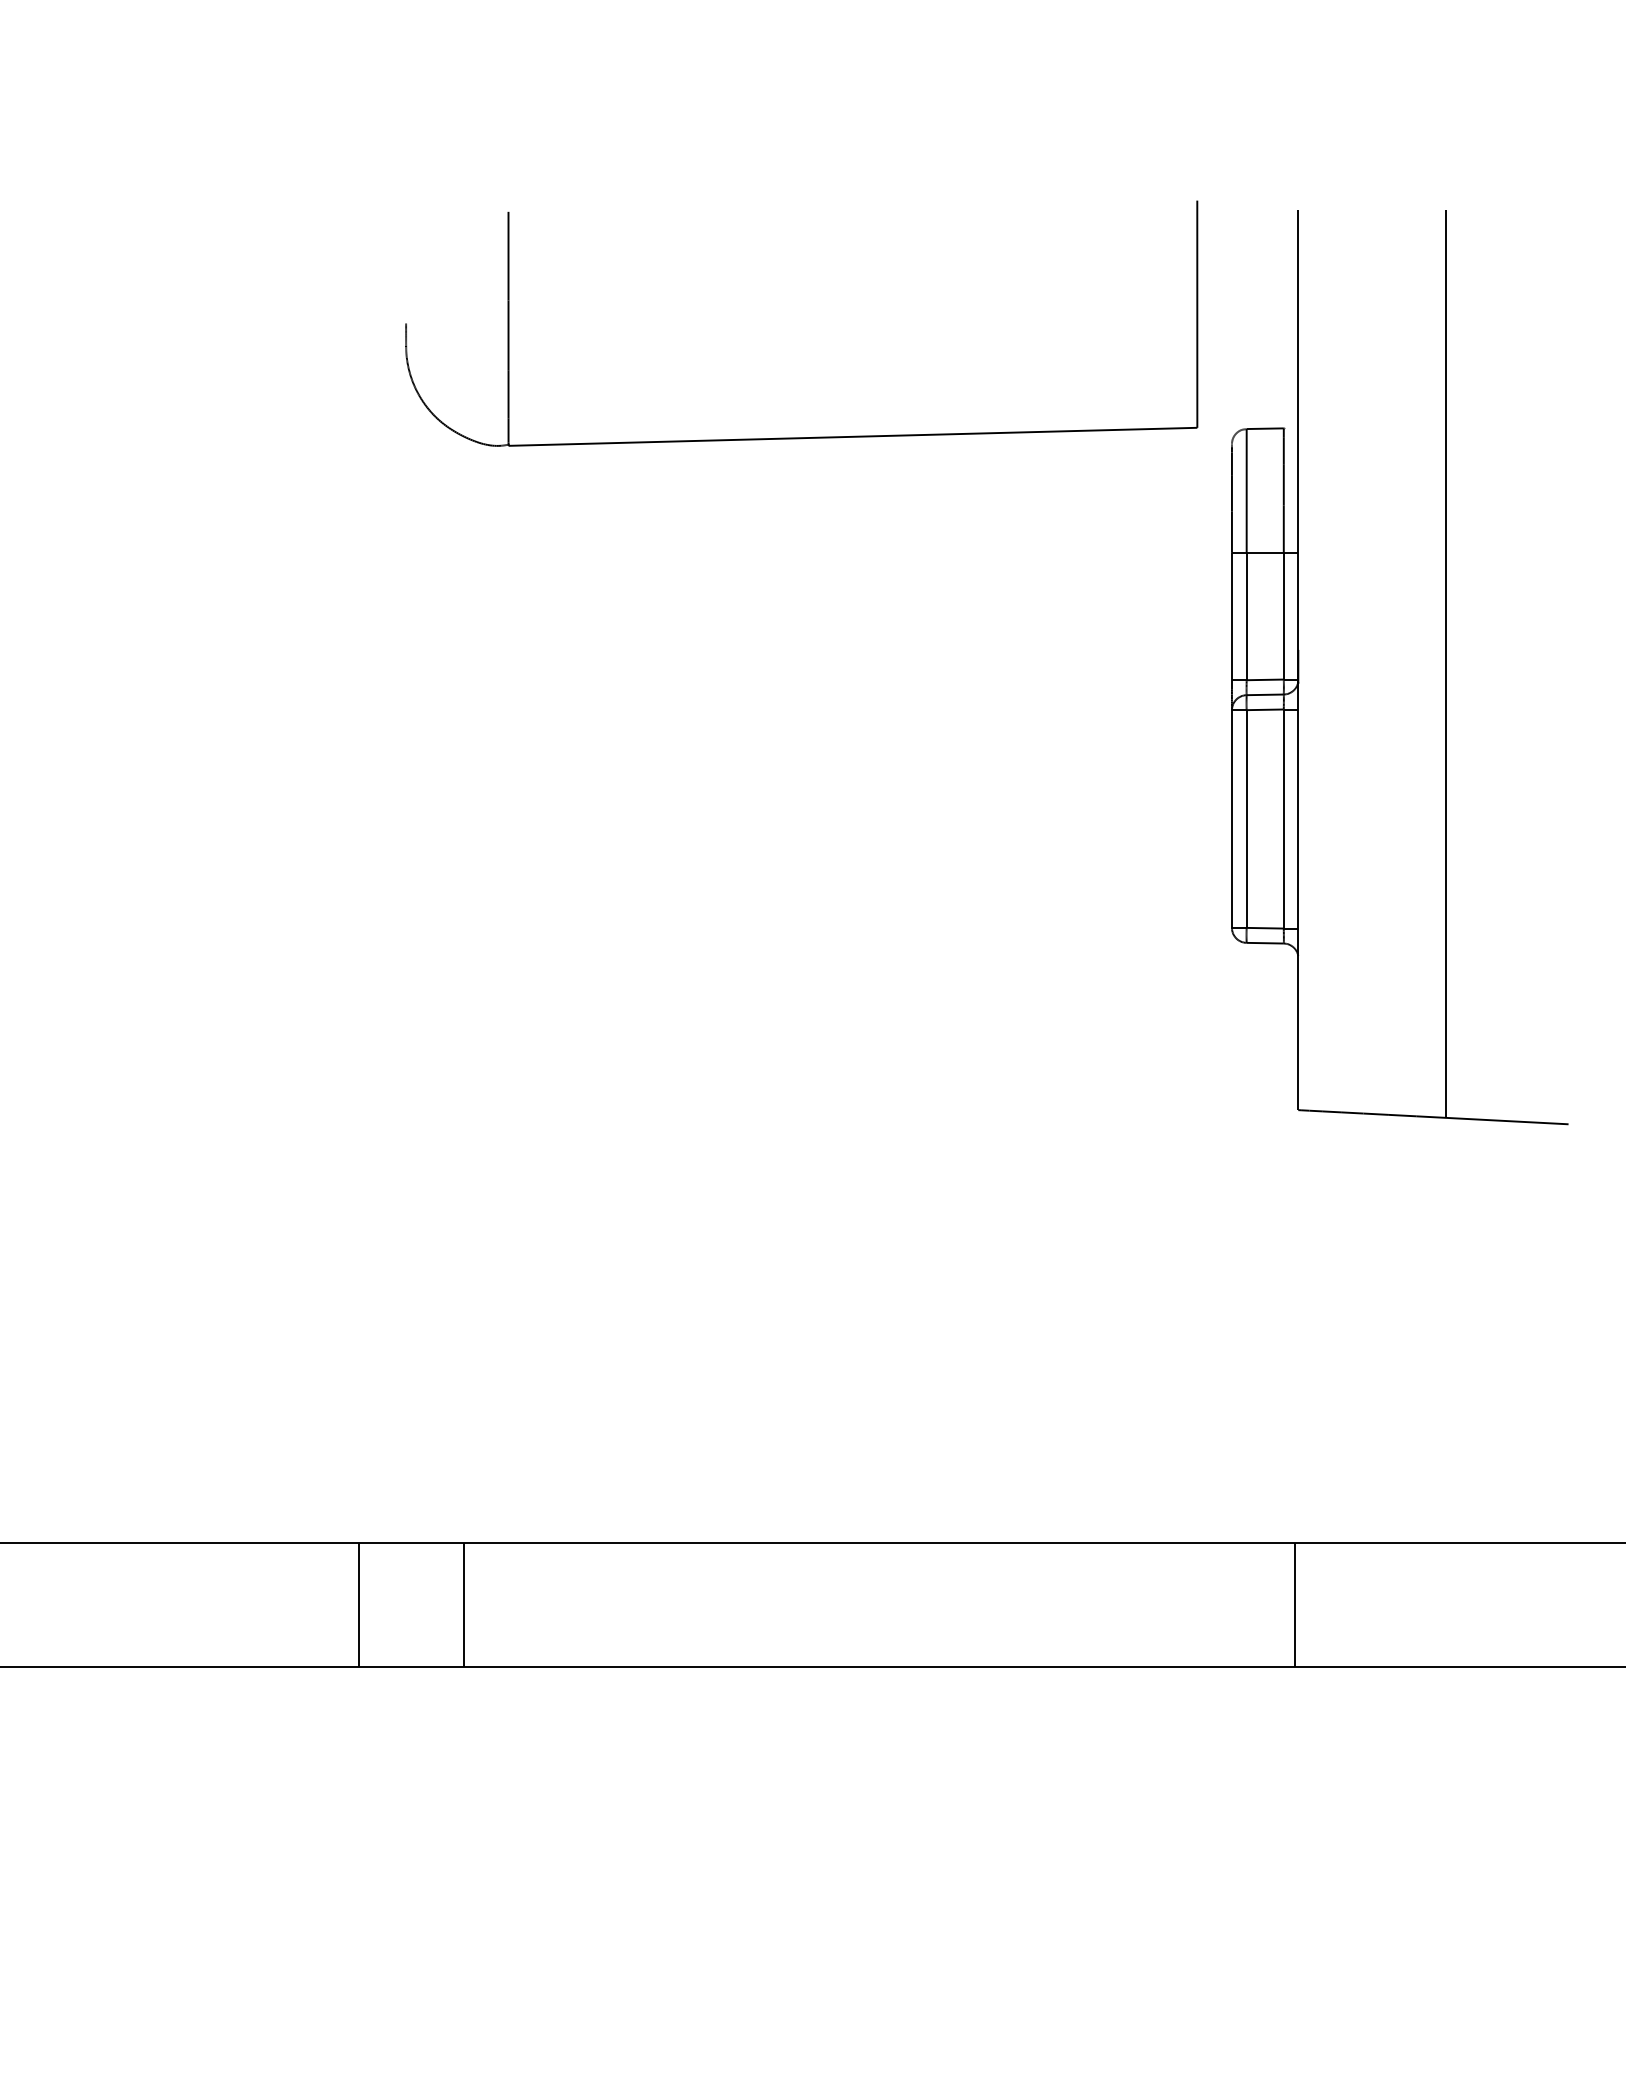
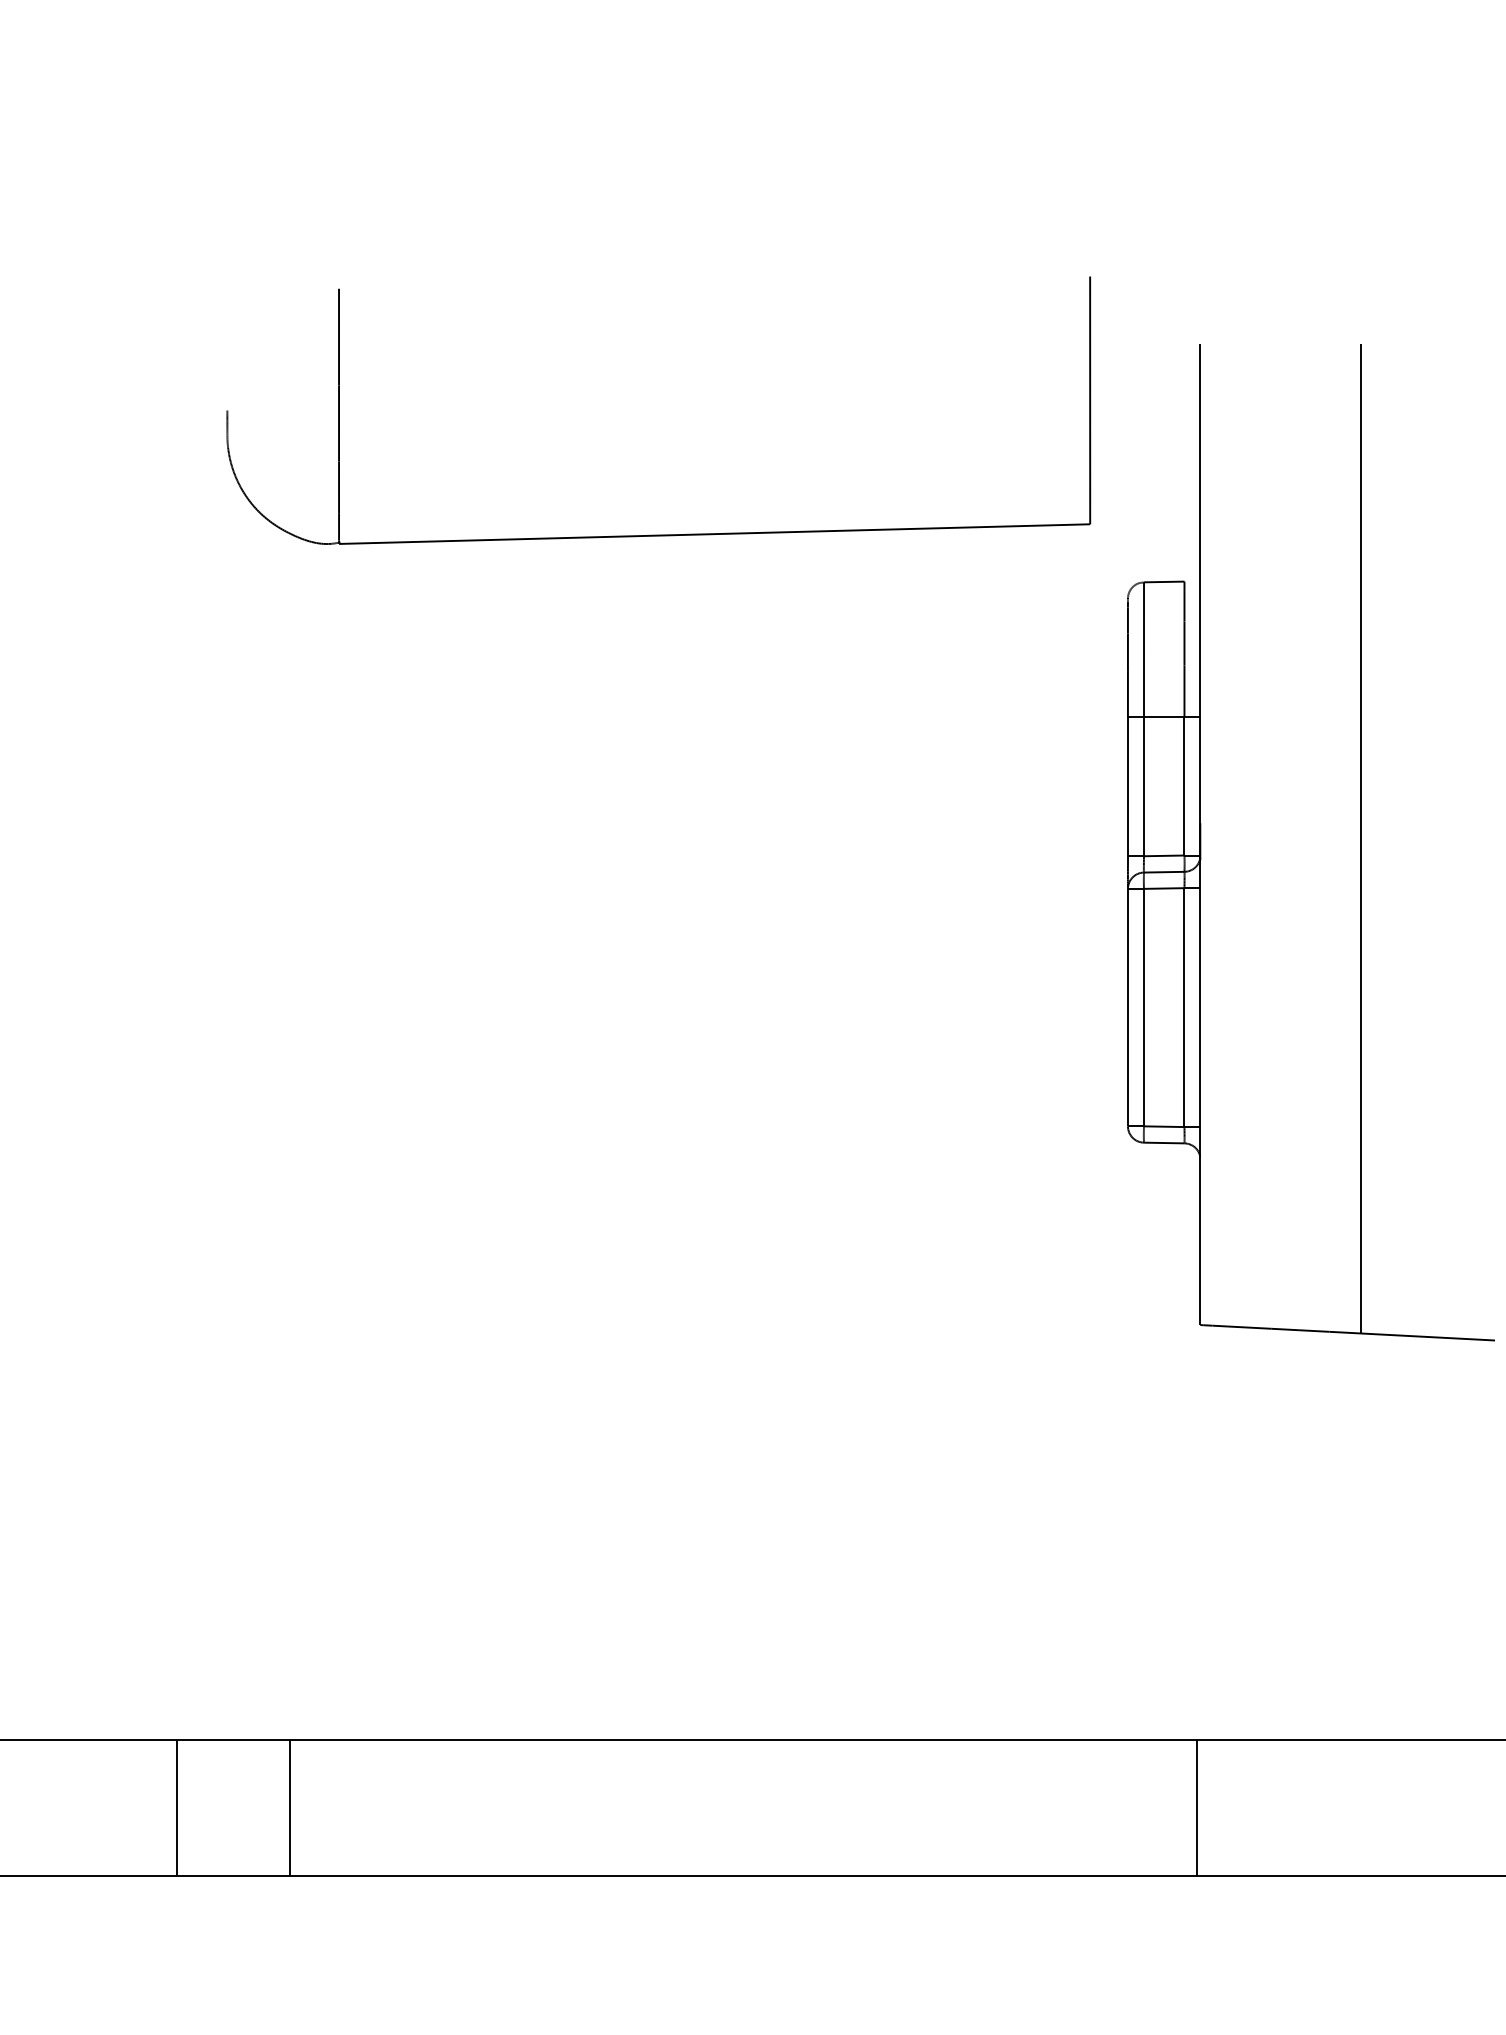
part: (1445, 667) -> (1360, 842), moved

